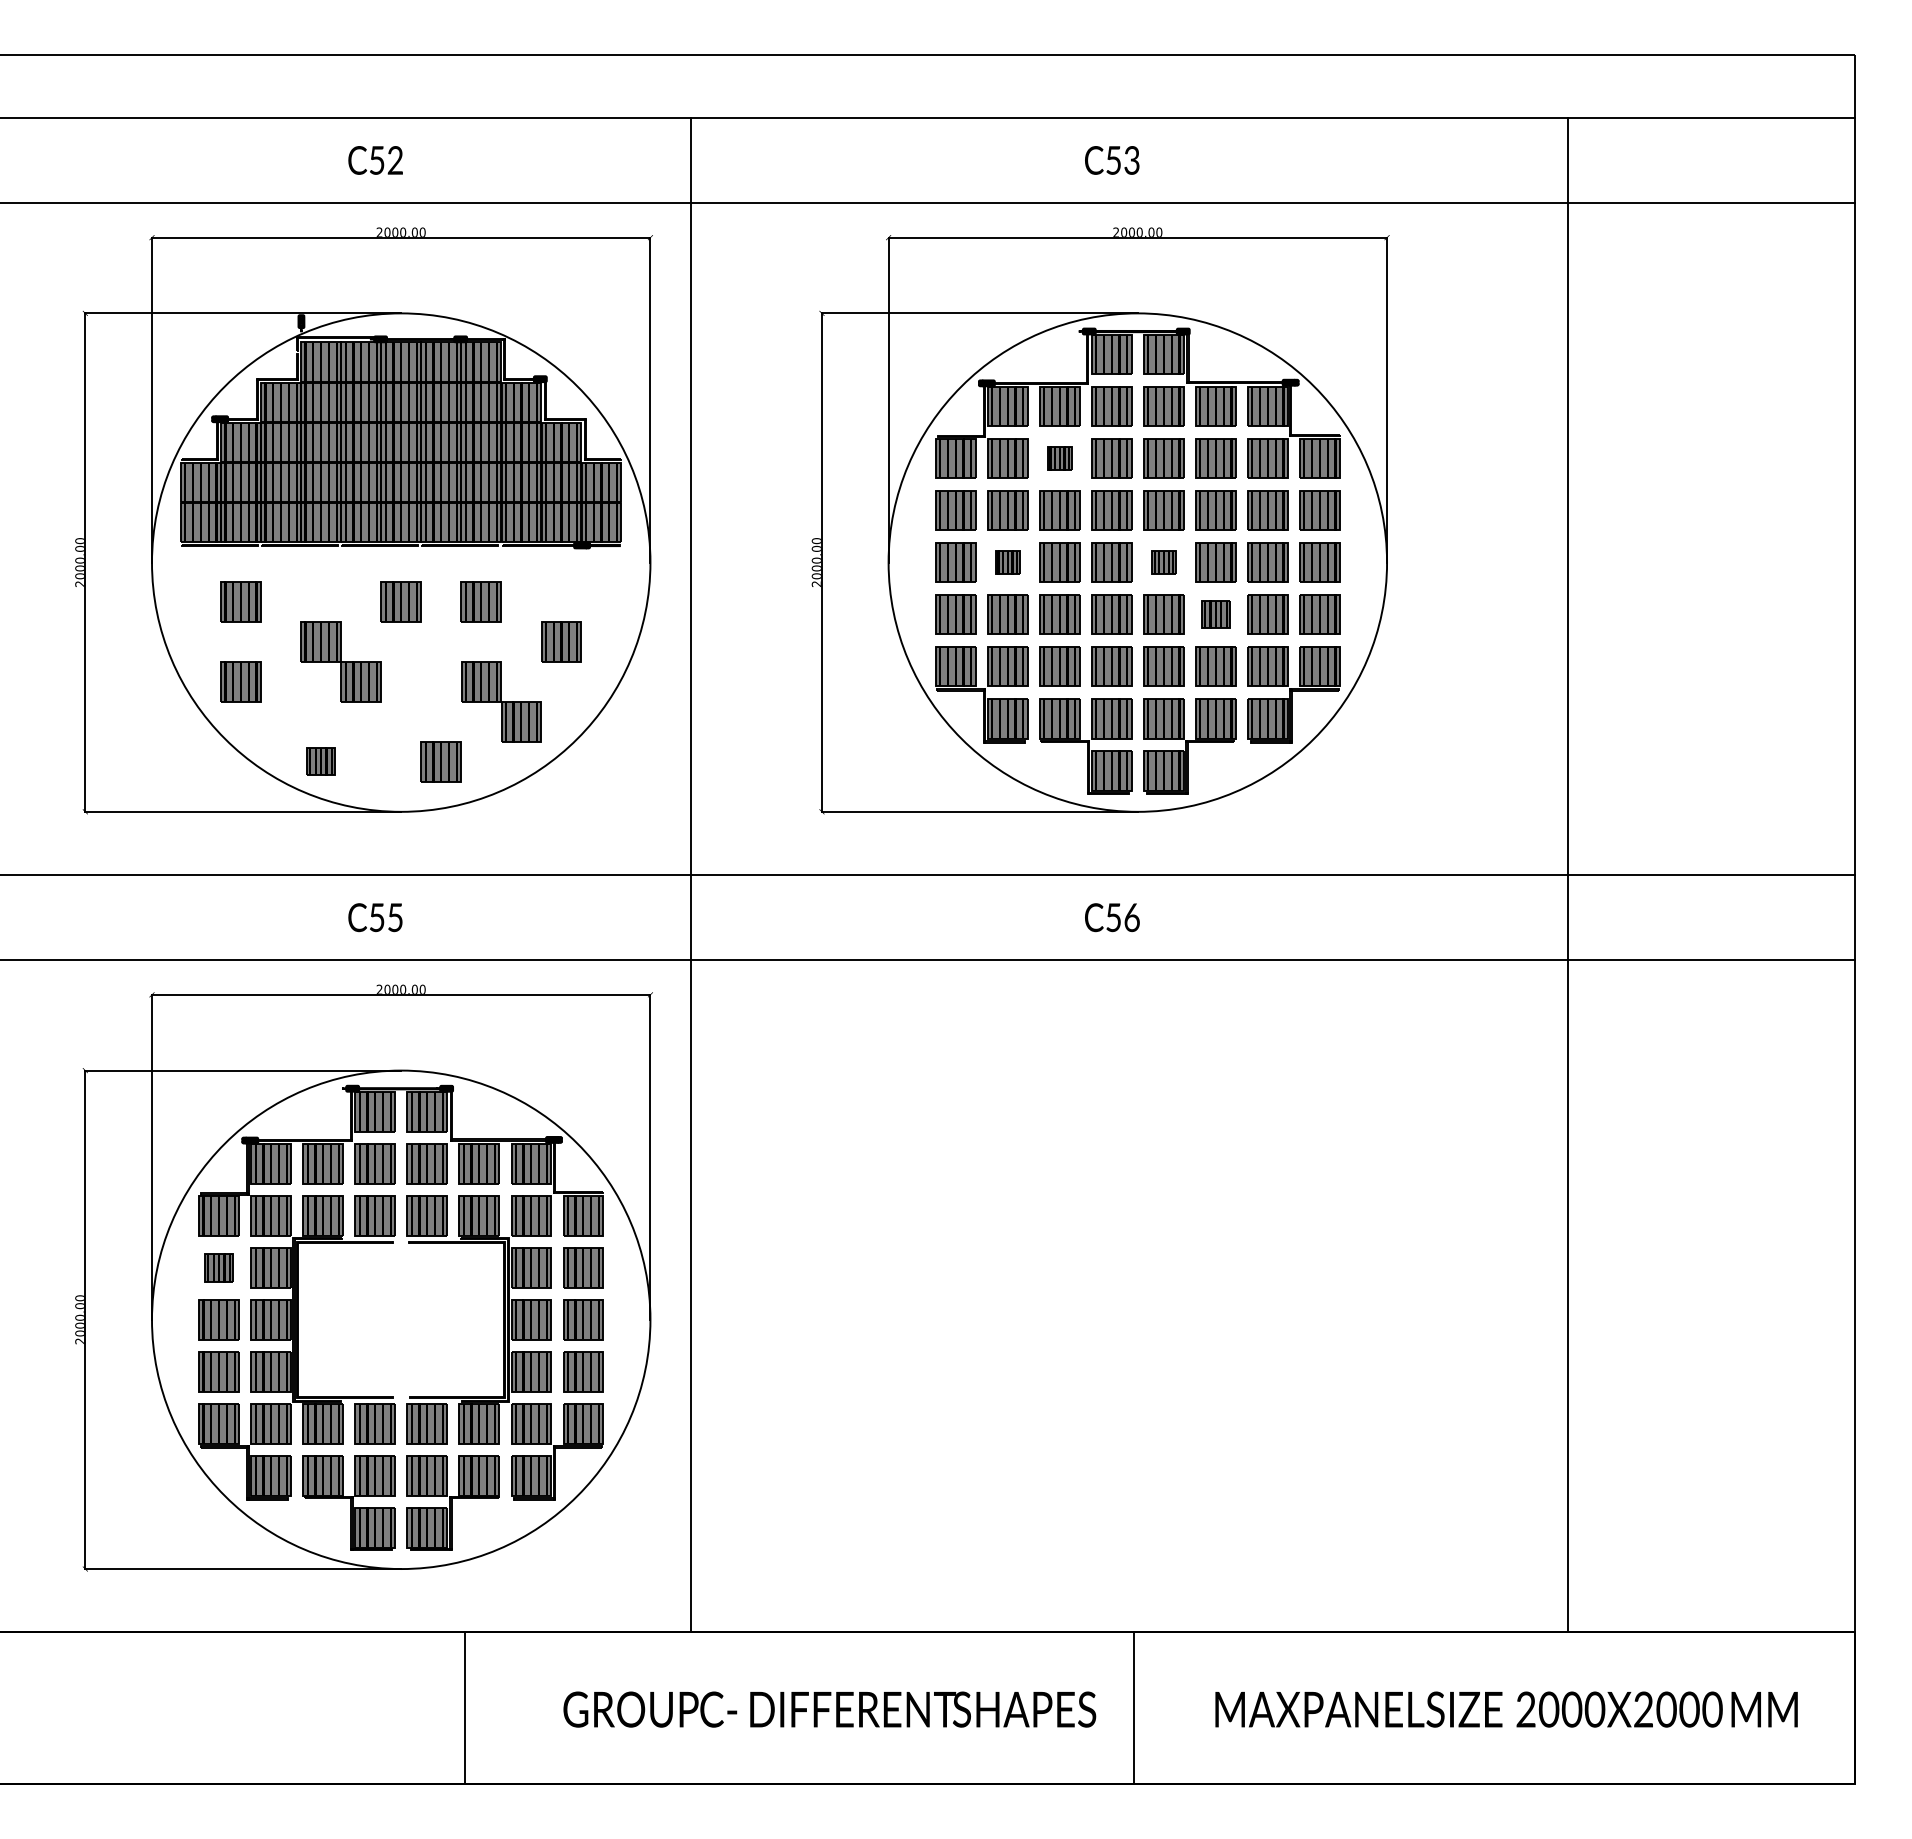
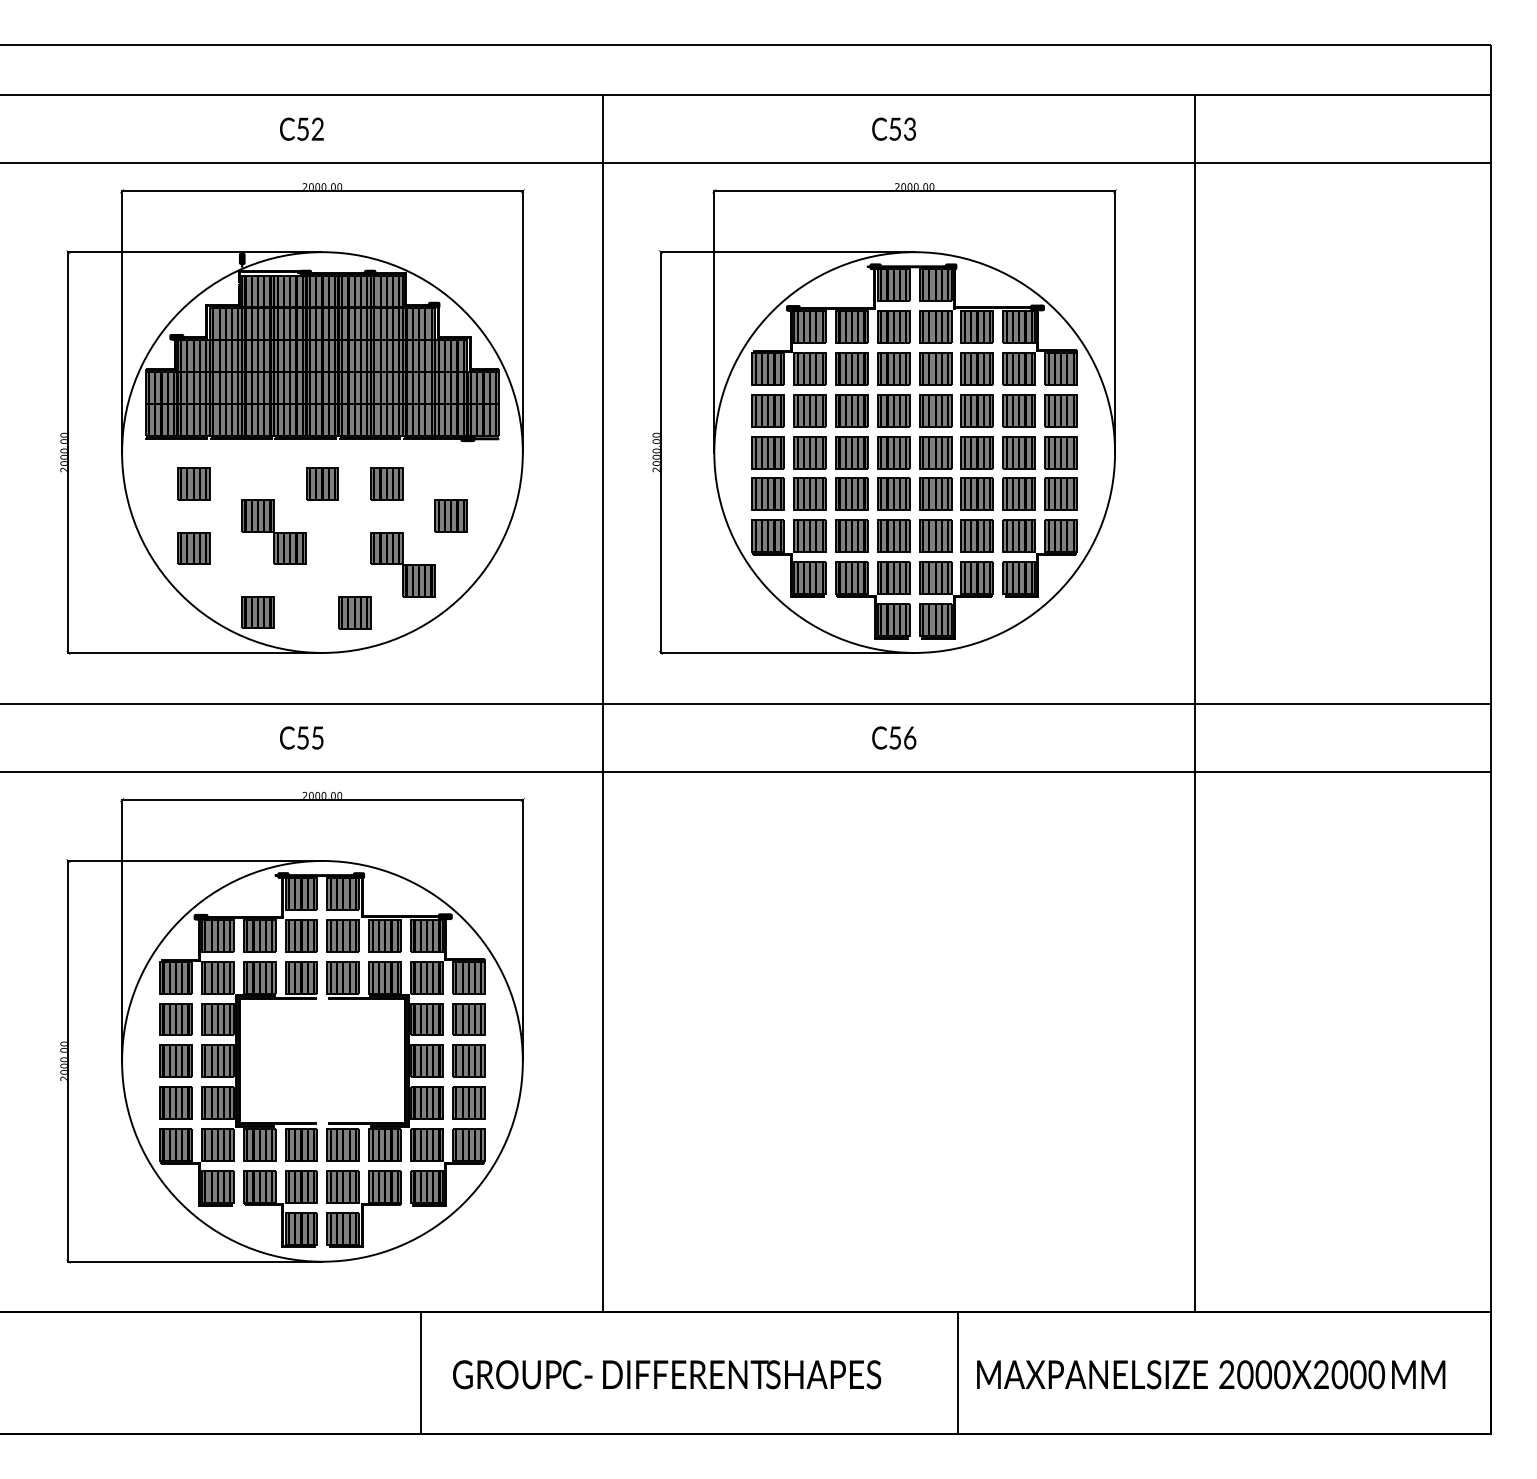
part: (1059, 458) -> (851, 368), size x1.67
part: (1007, 562) -> (809, 452), size x1.67
part: (1163, 562) -> (935, 452), size x1.67
part: (1215, 614) -> (977, 494), size x1.43
part: (320, 761) -> (257, 612), size x1.43
line: (690, 874) -> (602, 703), moved
line: (1568, 874) -> (1195, 703), moved
part: (218, 1267) -> (175, 1019), size x1.43
line: (464, 1707) -> (420, 1373), moved
line: (1133, 1707) -> (957, 1373), moved

